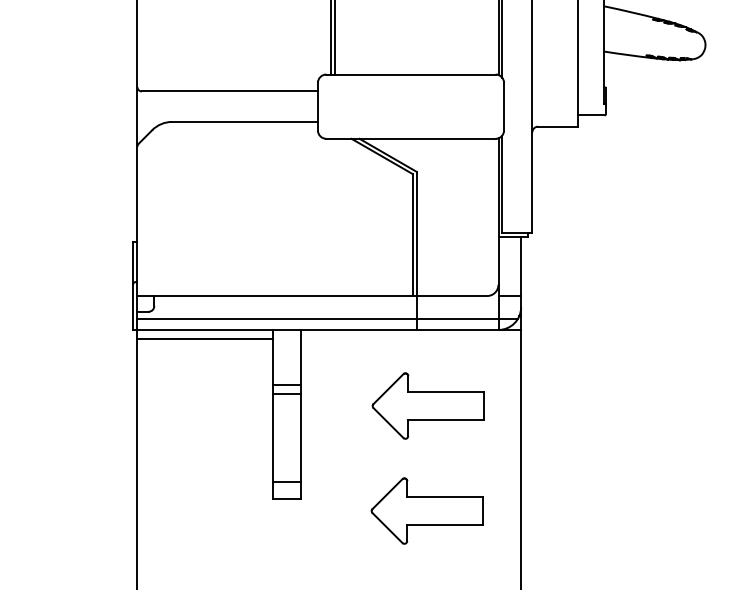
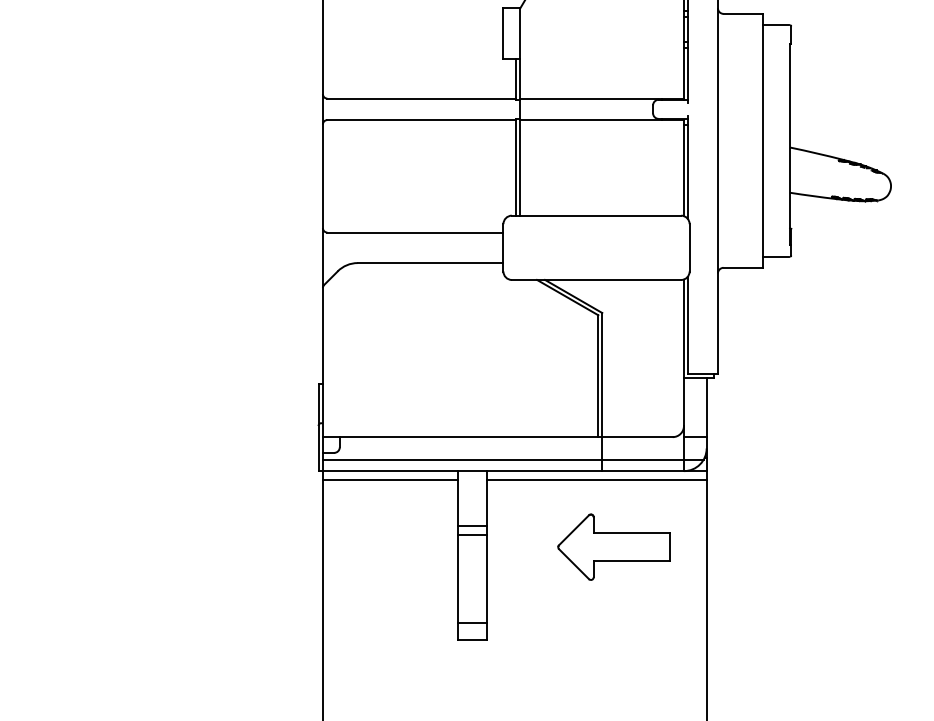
line: (410, 339) -> (596, 480), added
part: (426, 510) -> (612, 651), removed

